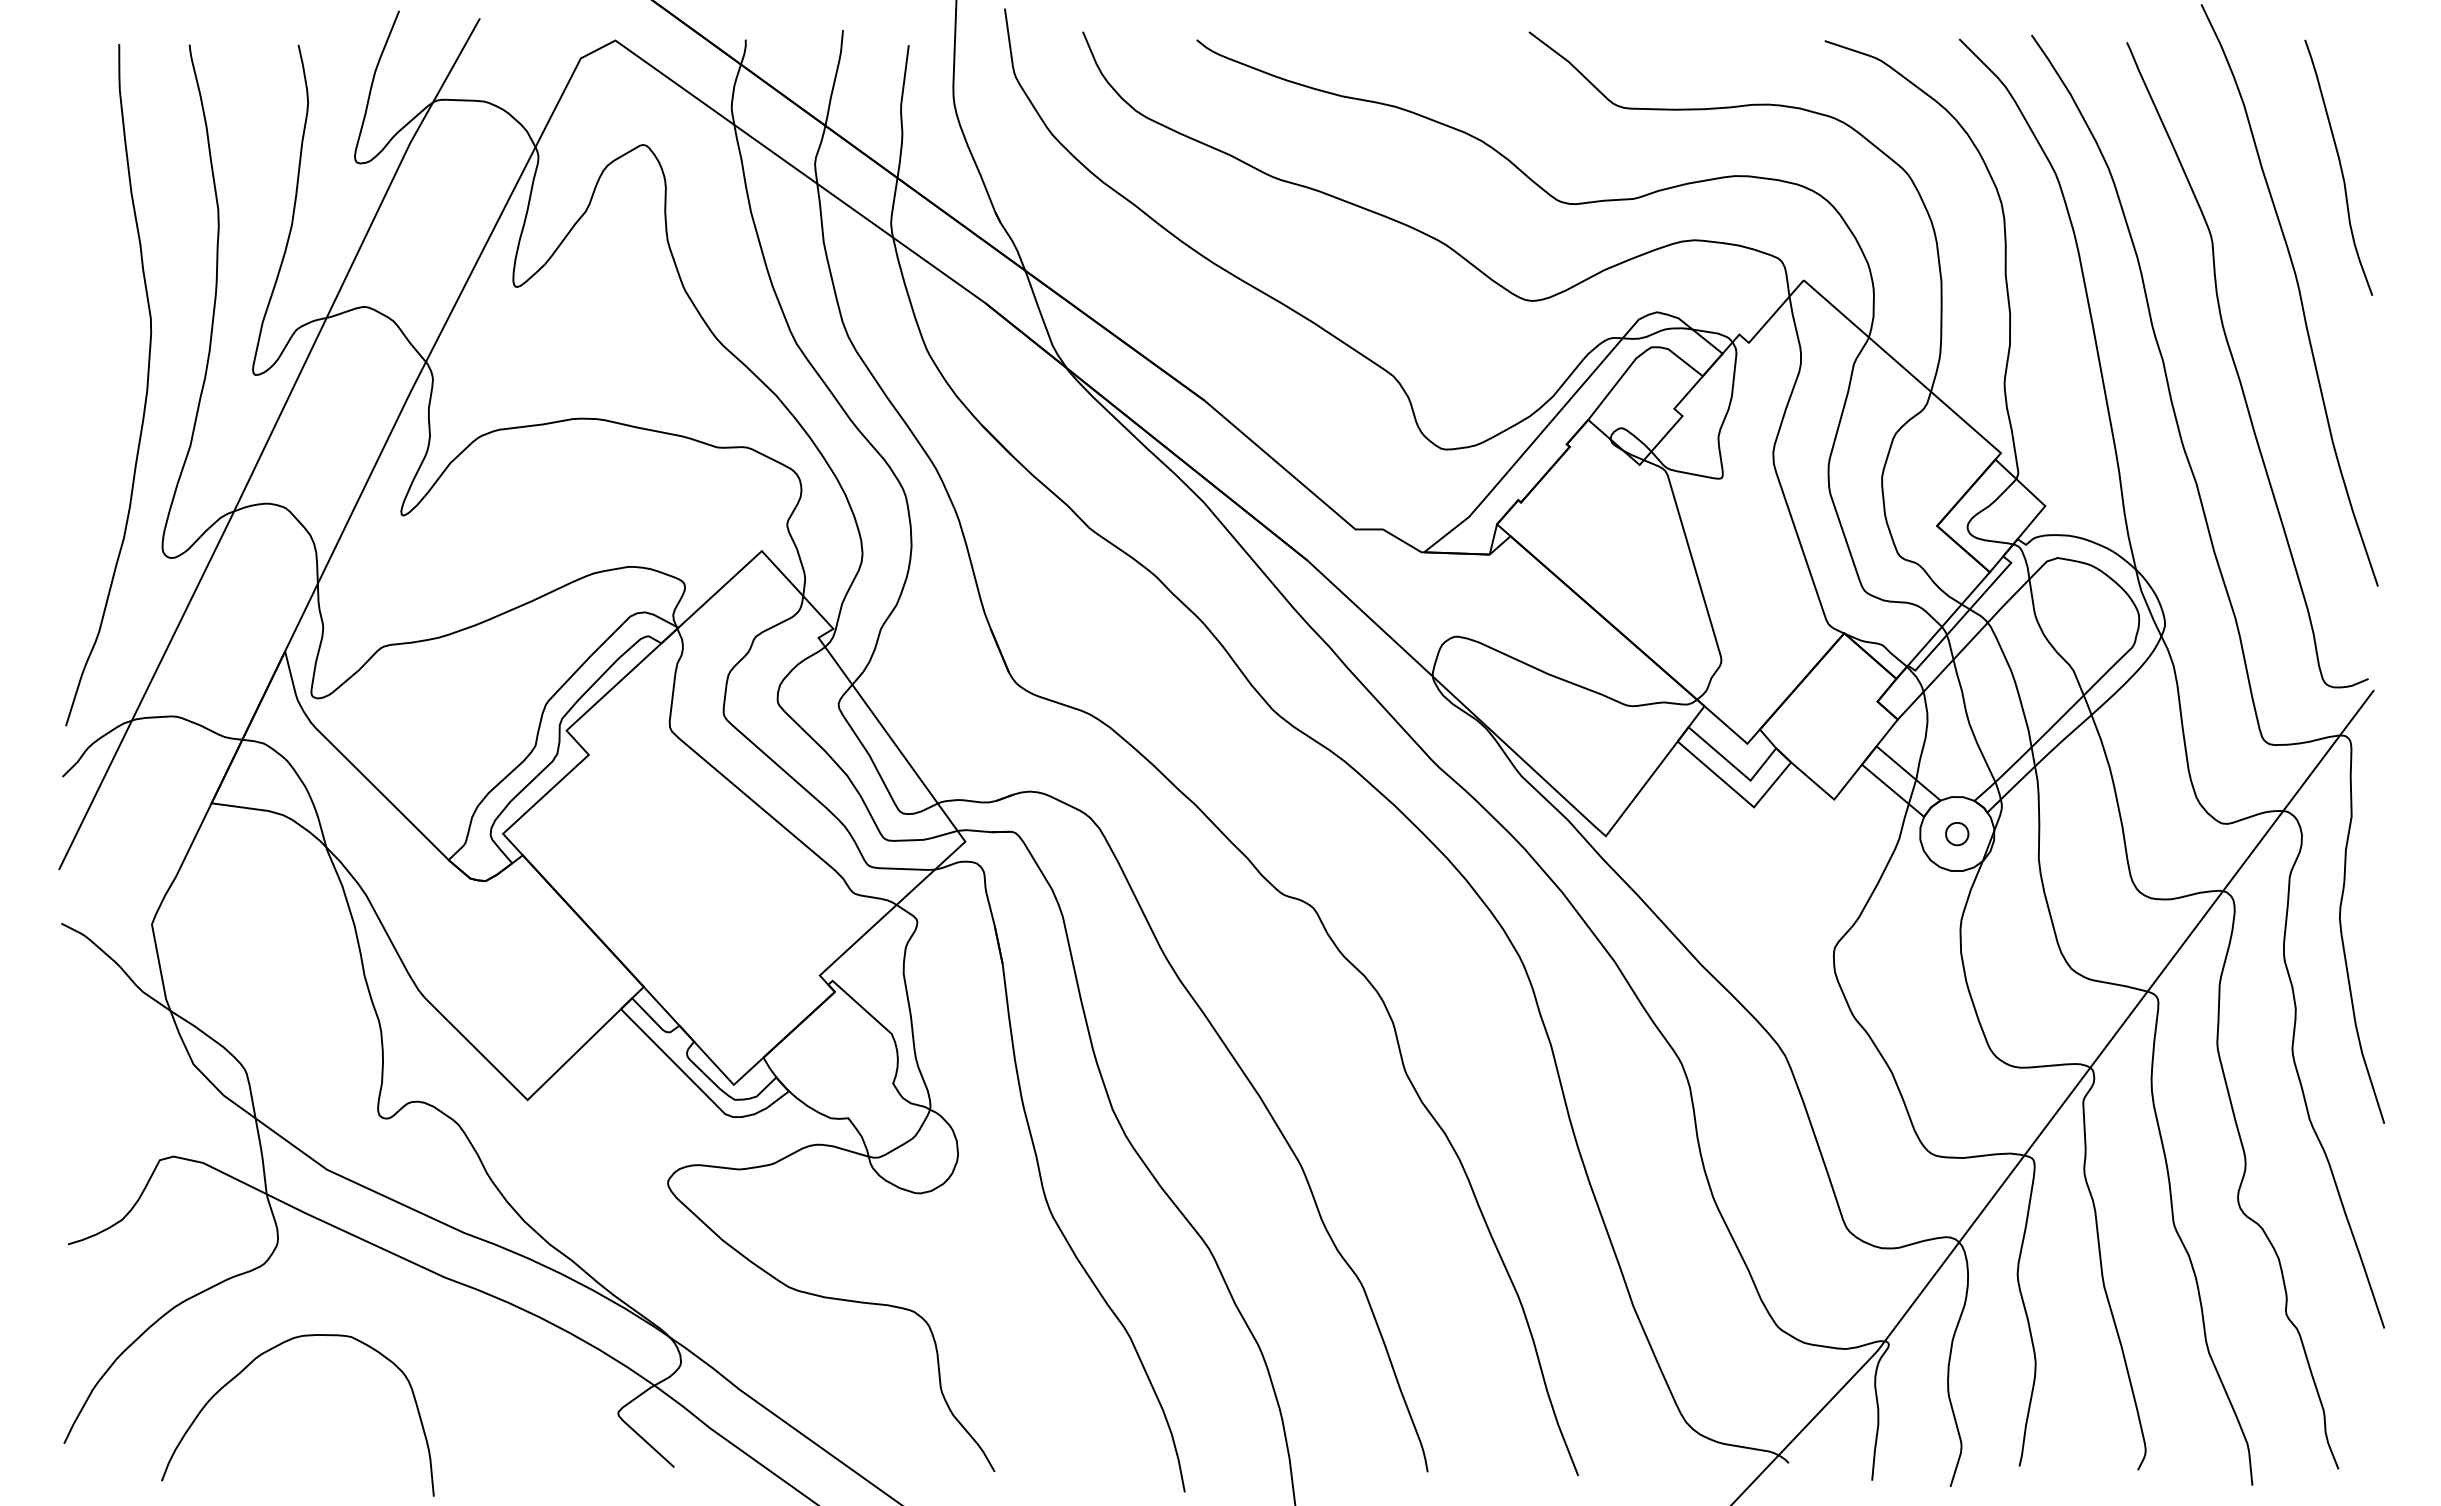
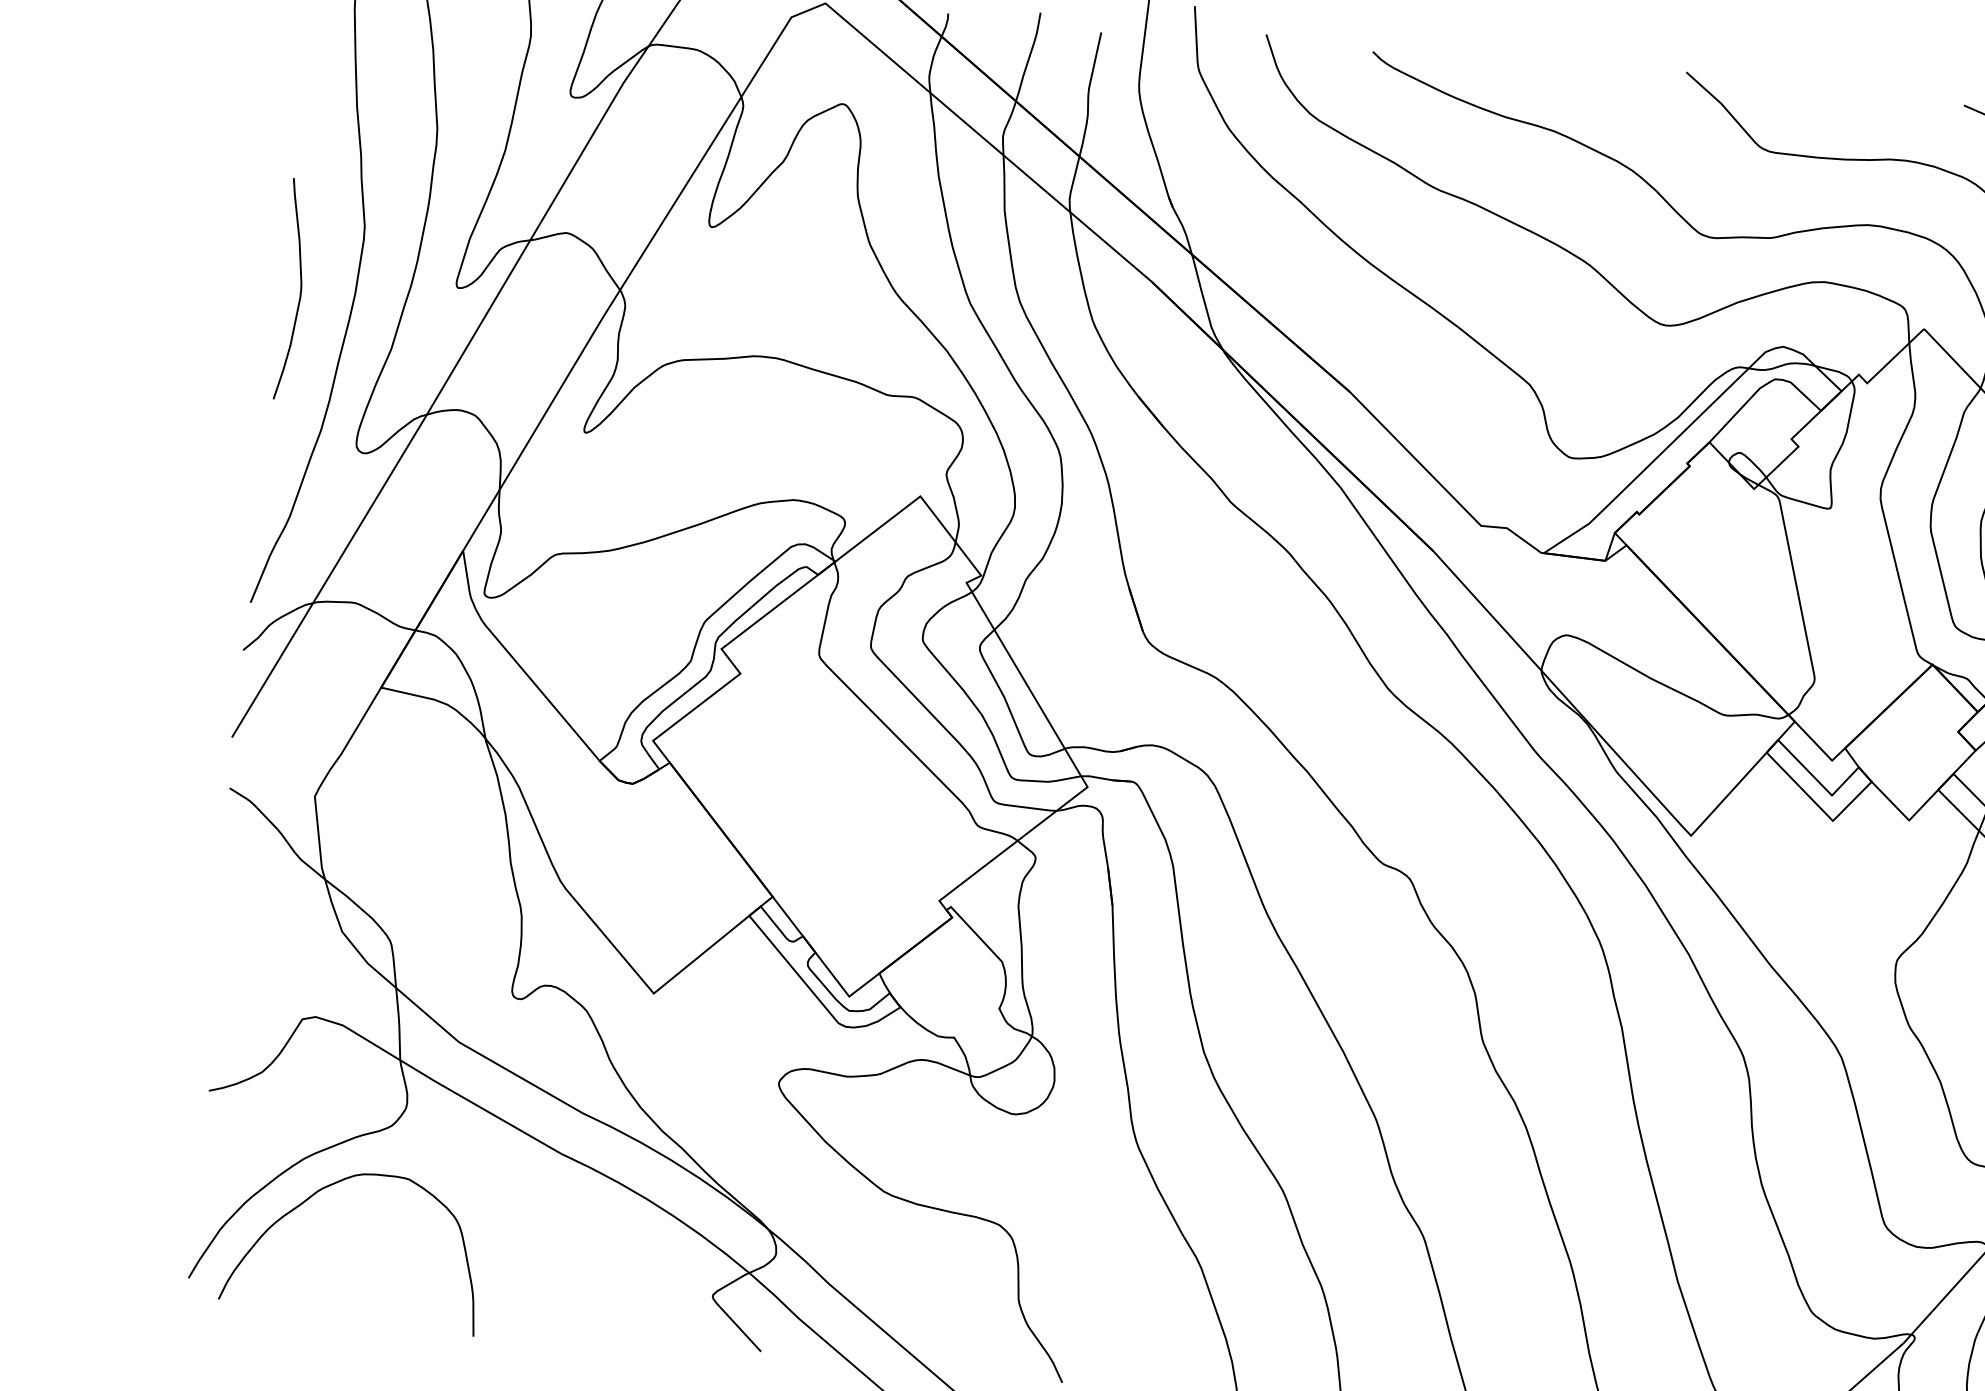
curve: (88, 390) -> (300, 288), added
curve: (248, 1366) -> (309, 1198), moved

